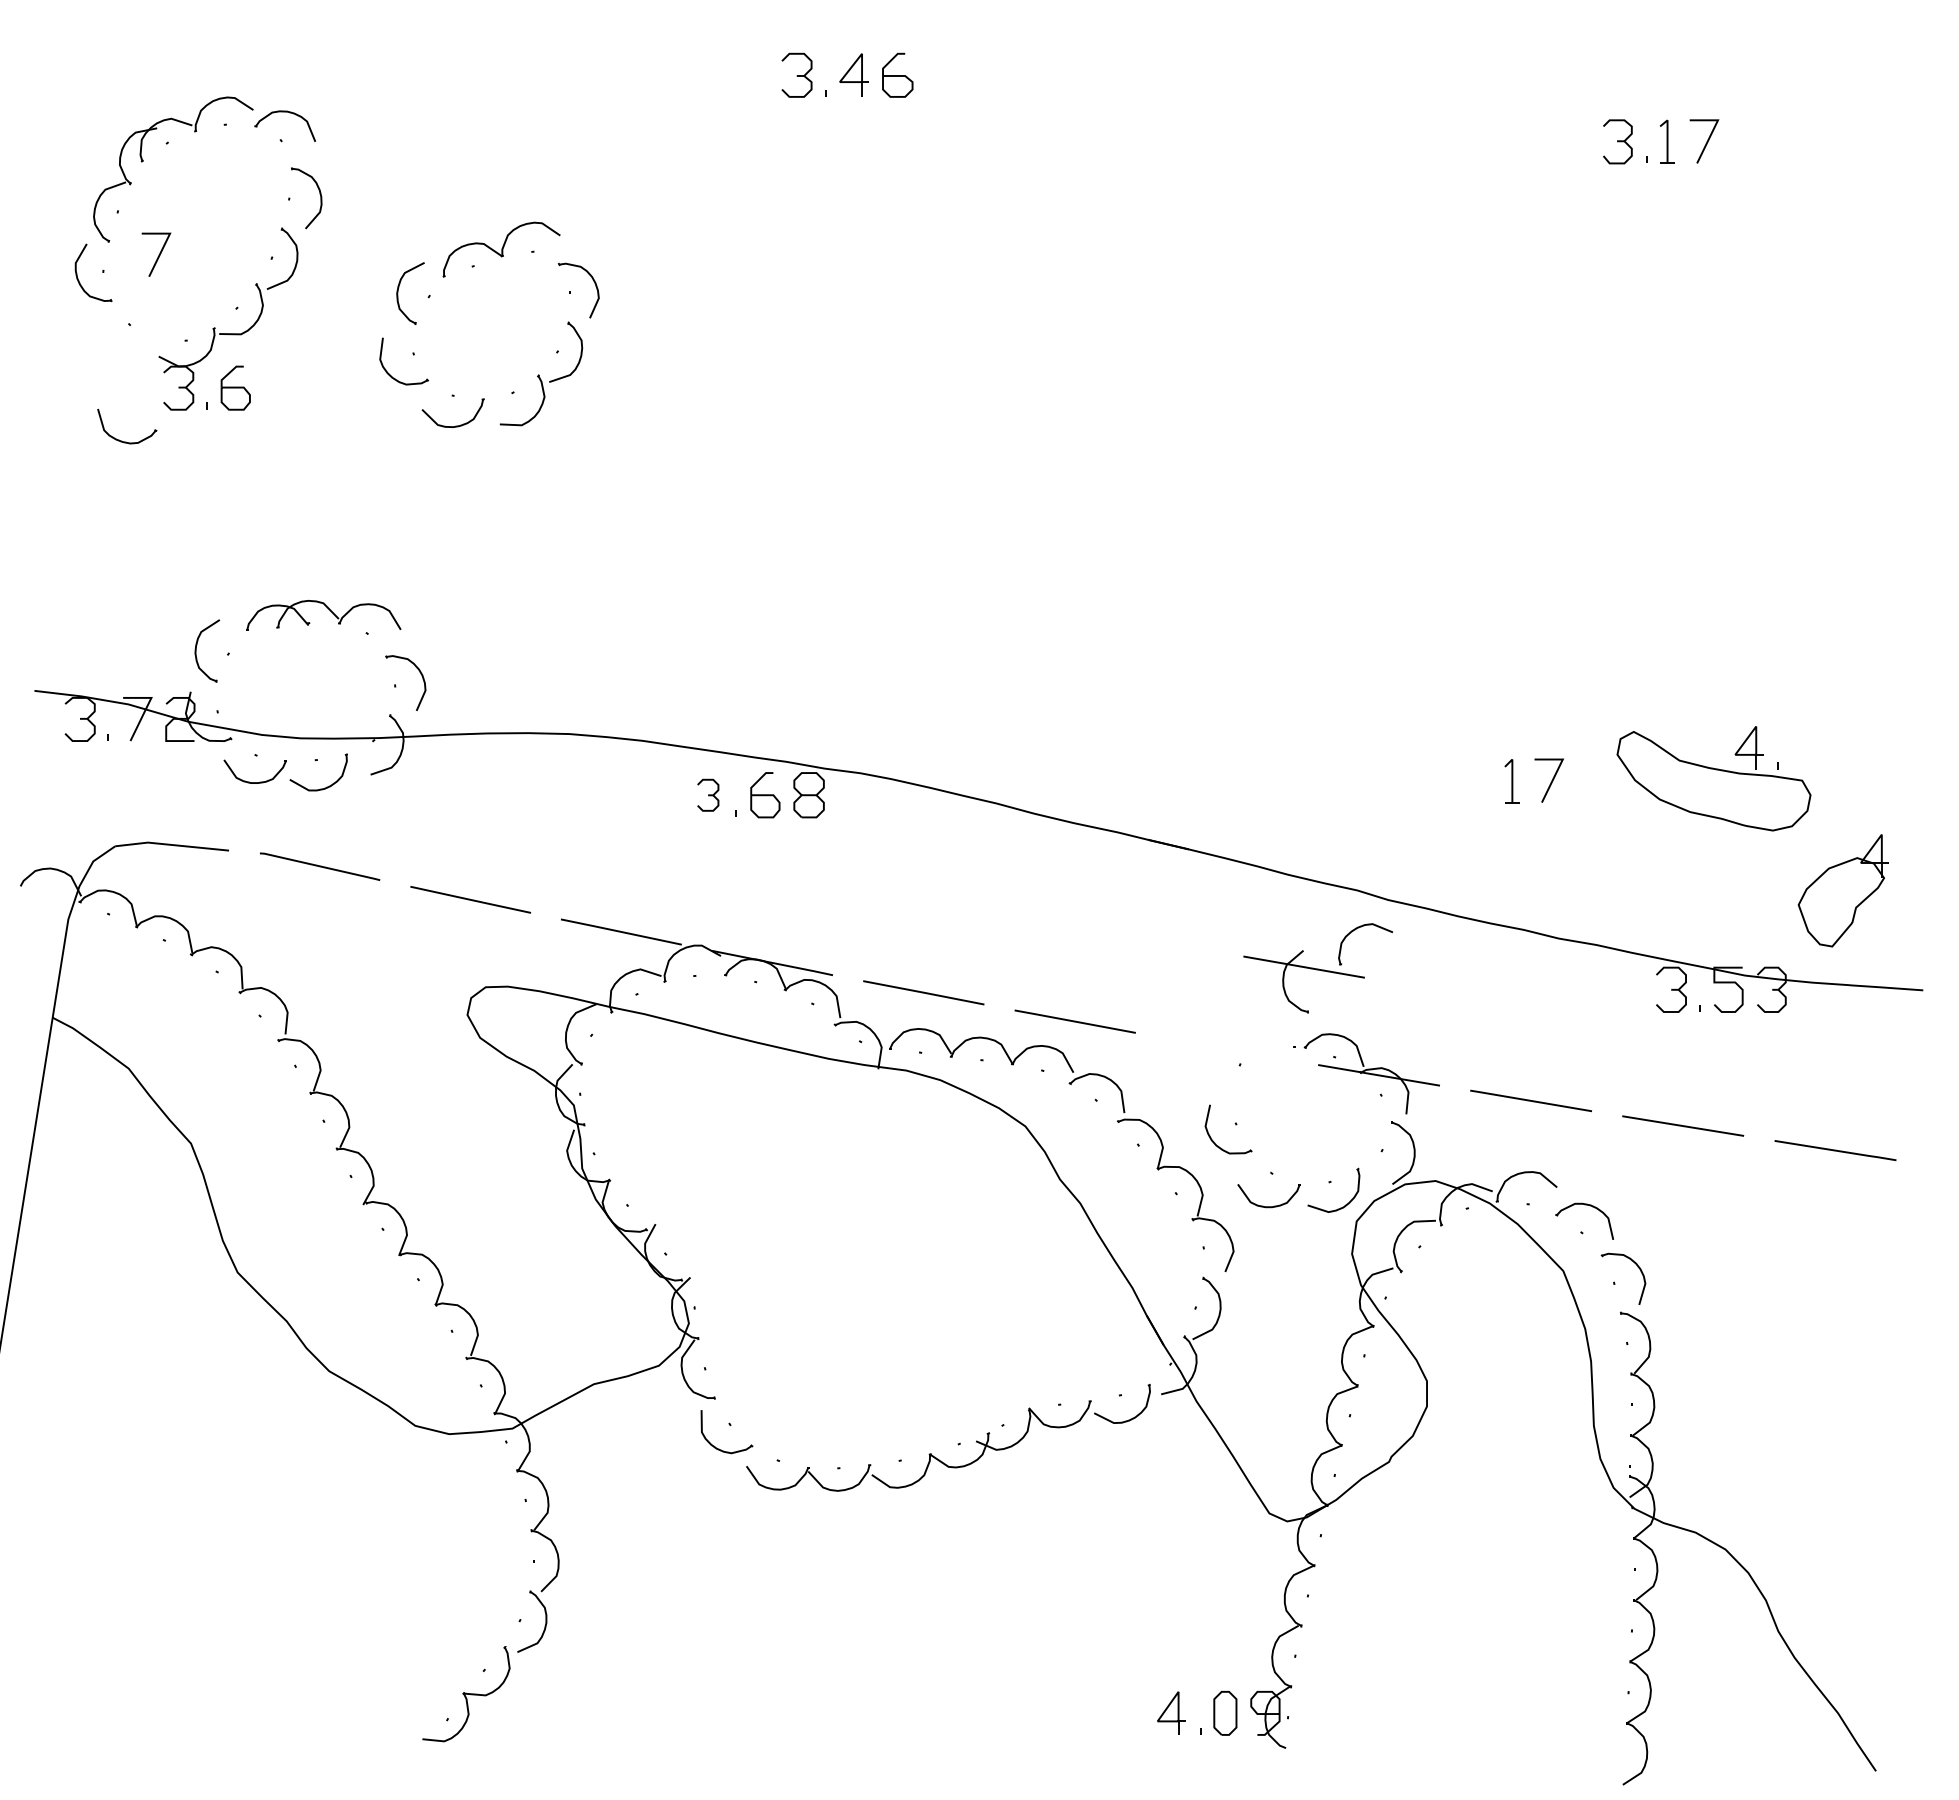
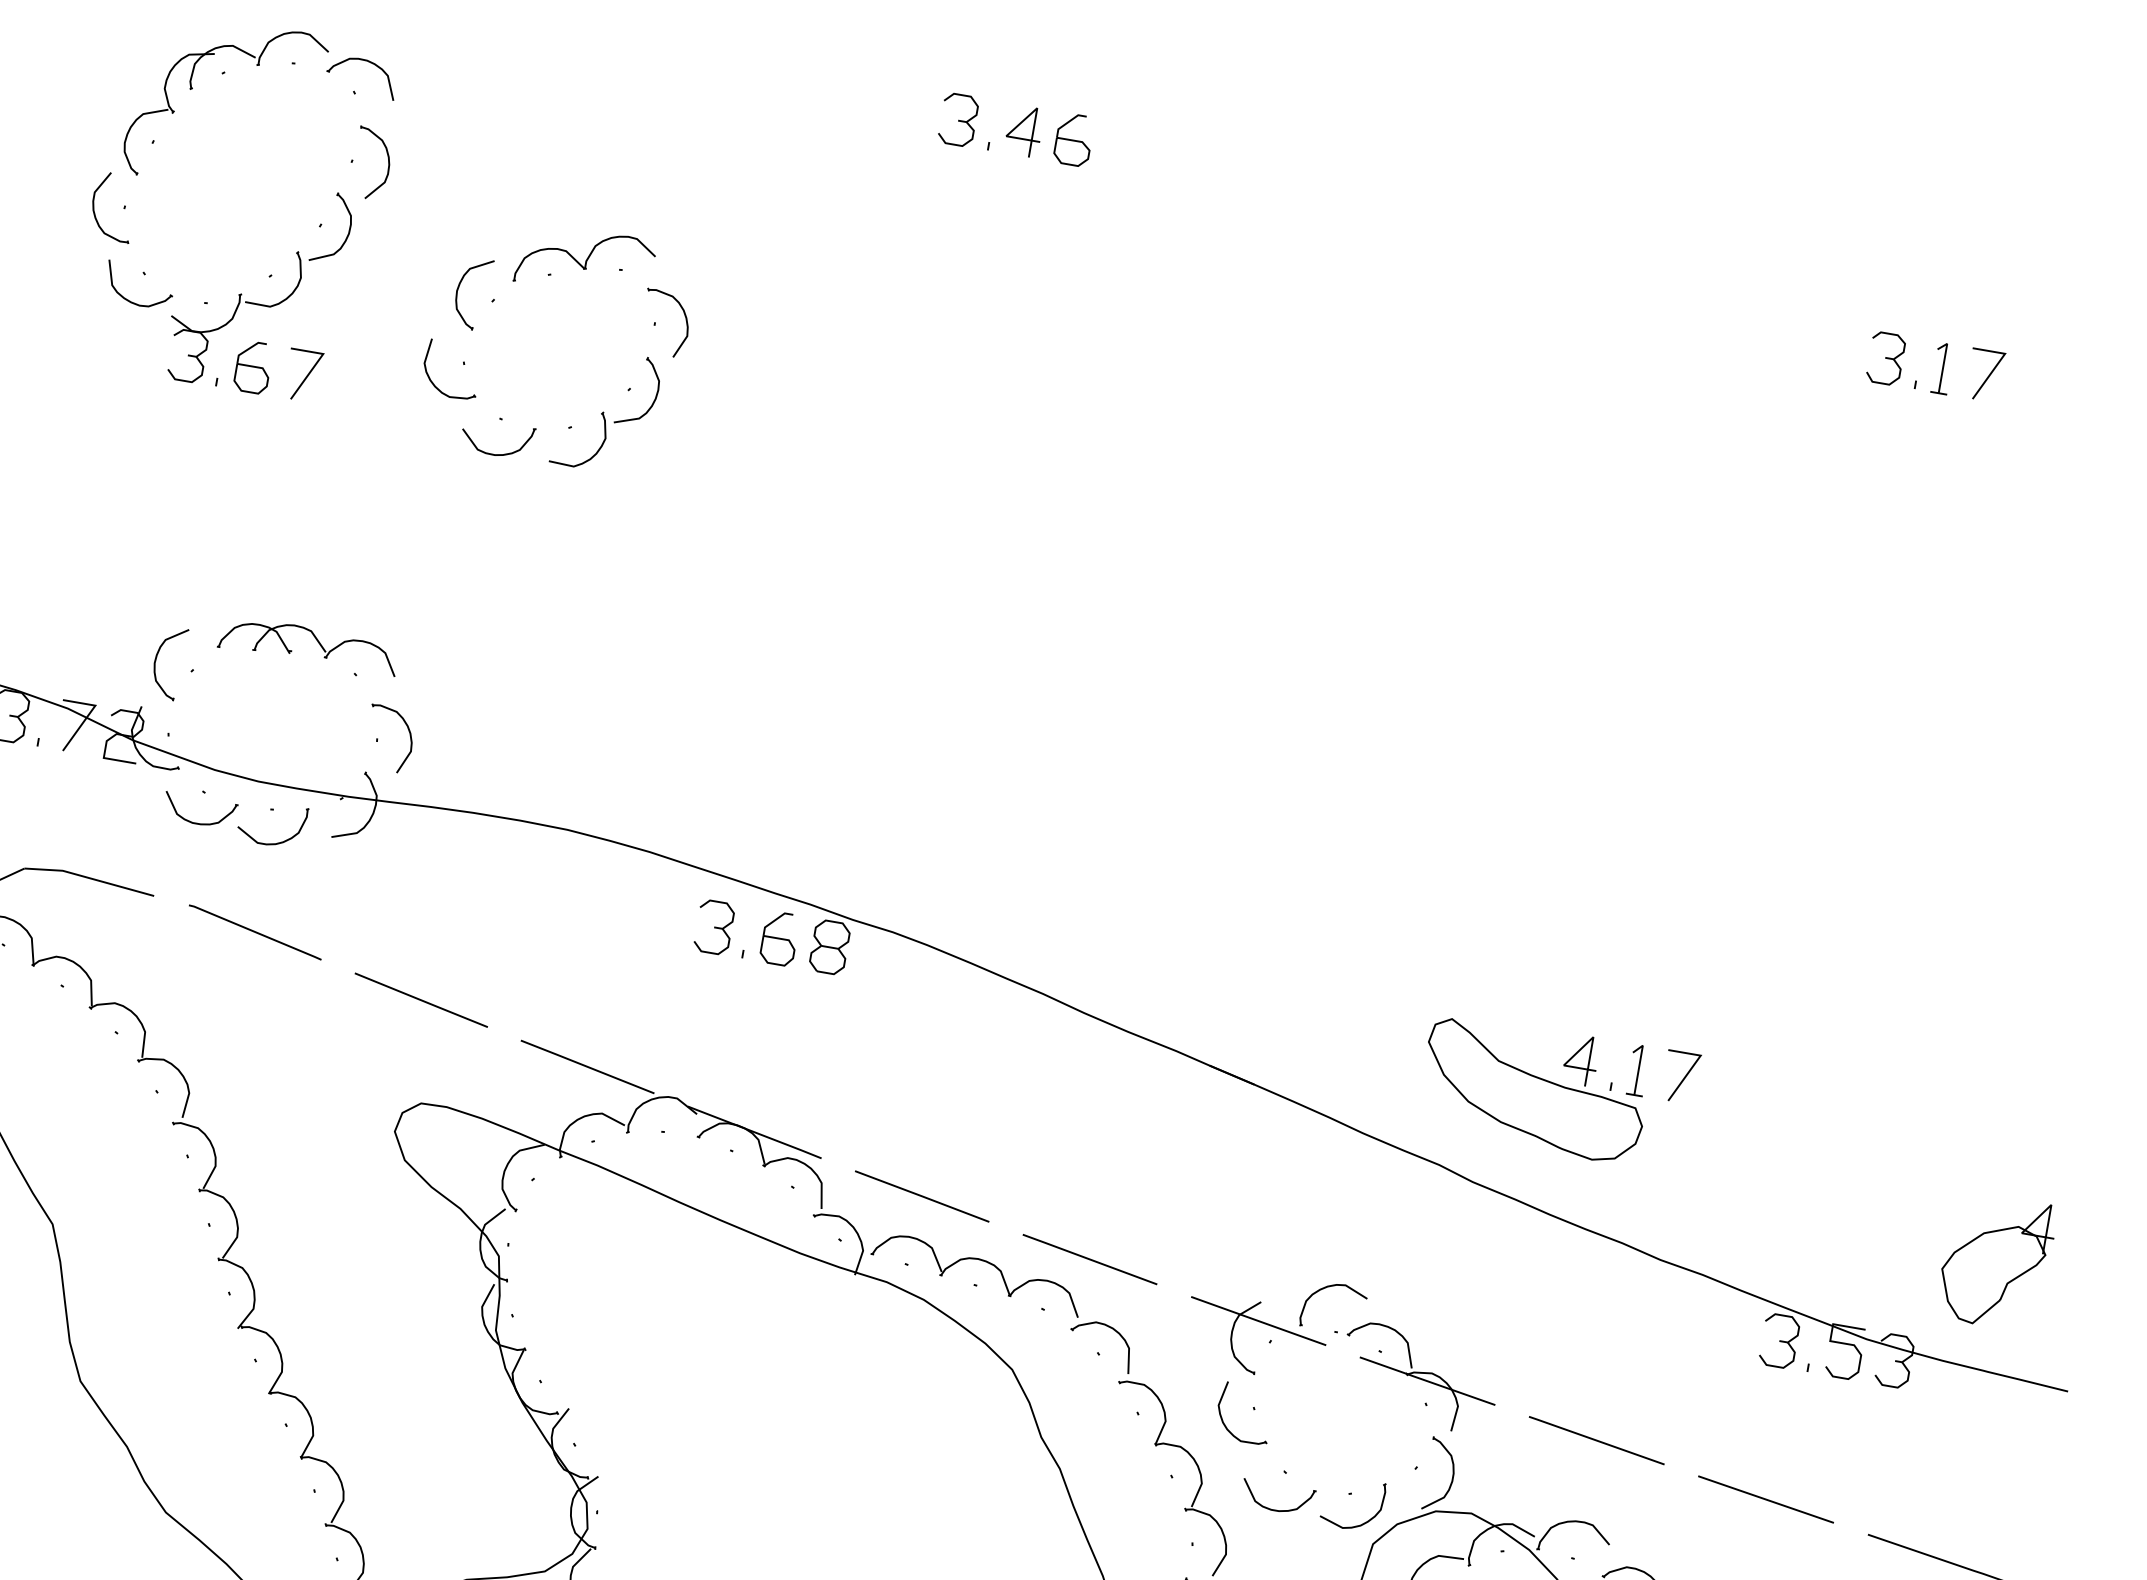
line: (158, 254) -> (305, 375), moved
part: (126, 441) -> (135, 302), moved
part: (1713, 778) -> (1534, 1088), moved
part: (707, 795) -> (713, 927), size x1.43
part: (1318, 968) -> (1274, 1325), moved

